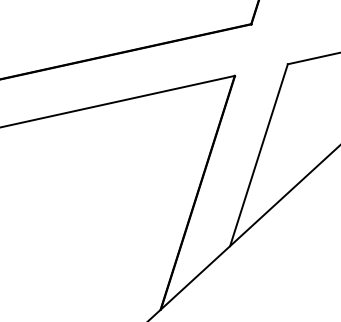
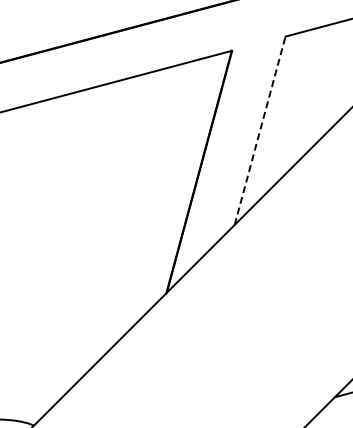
line: (259, 154) -> (260, 130), solid -> dashed

